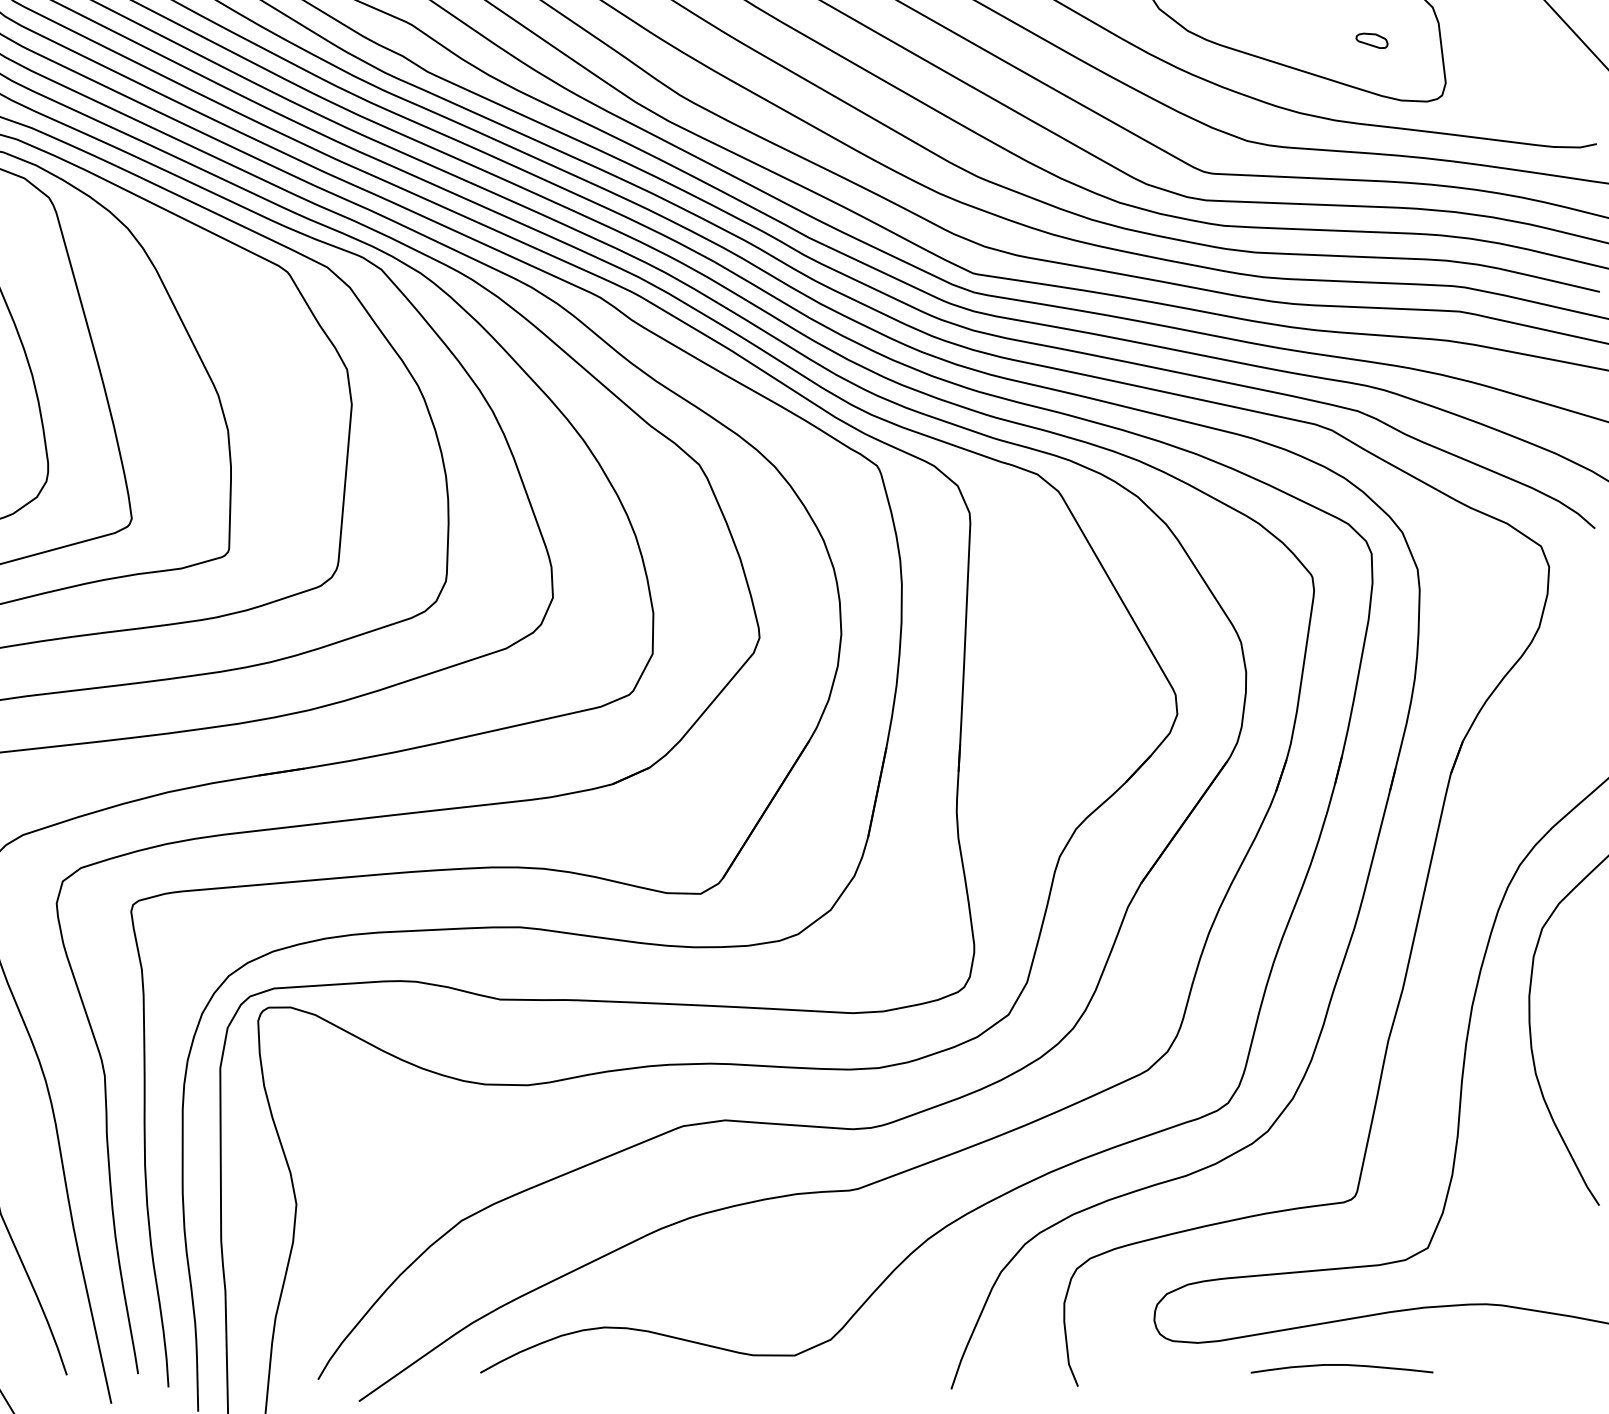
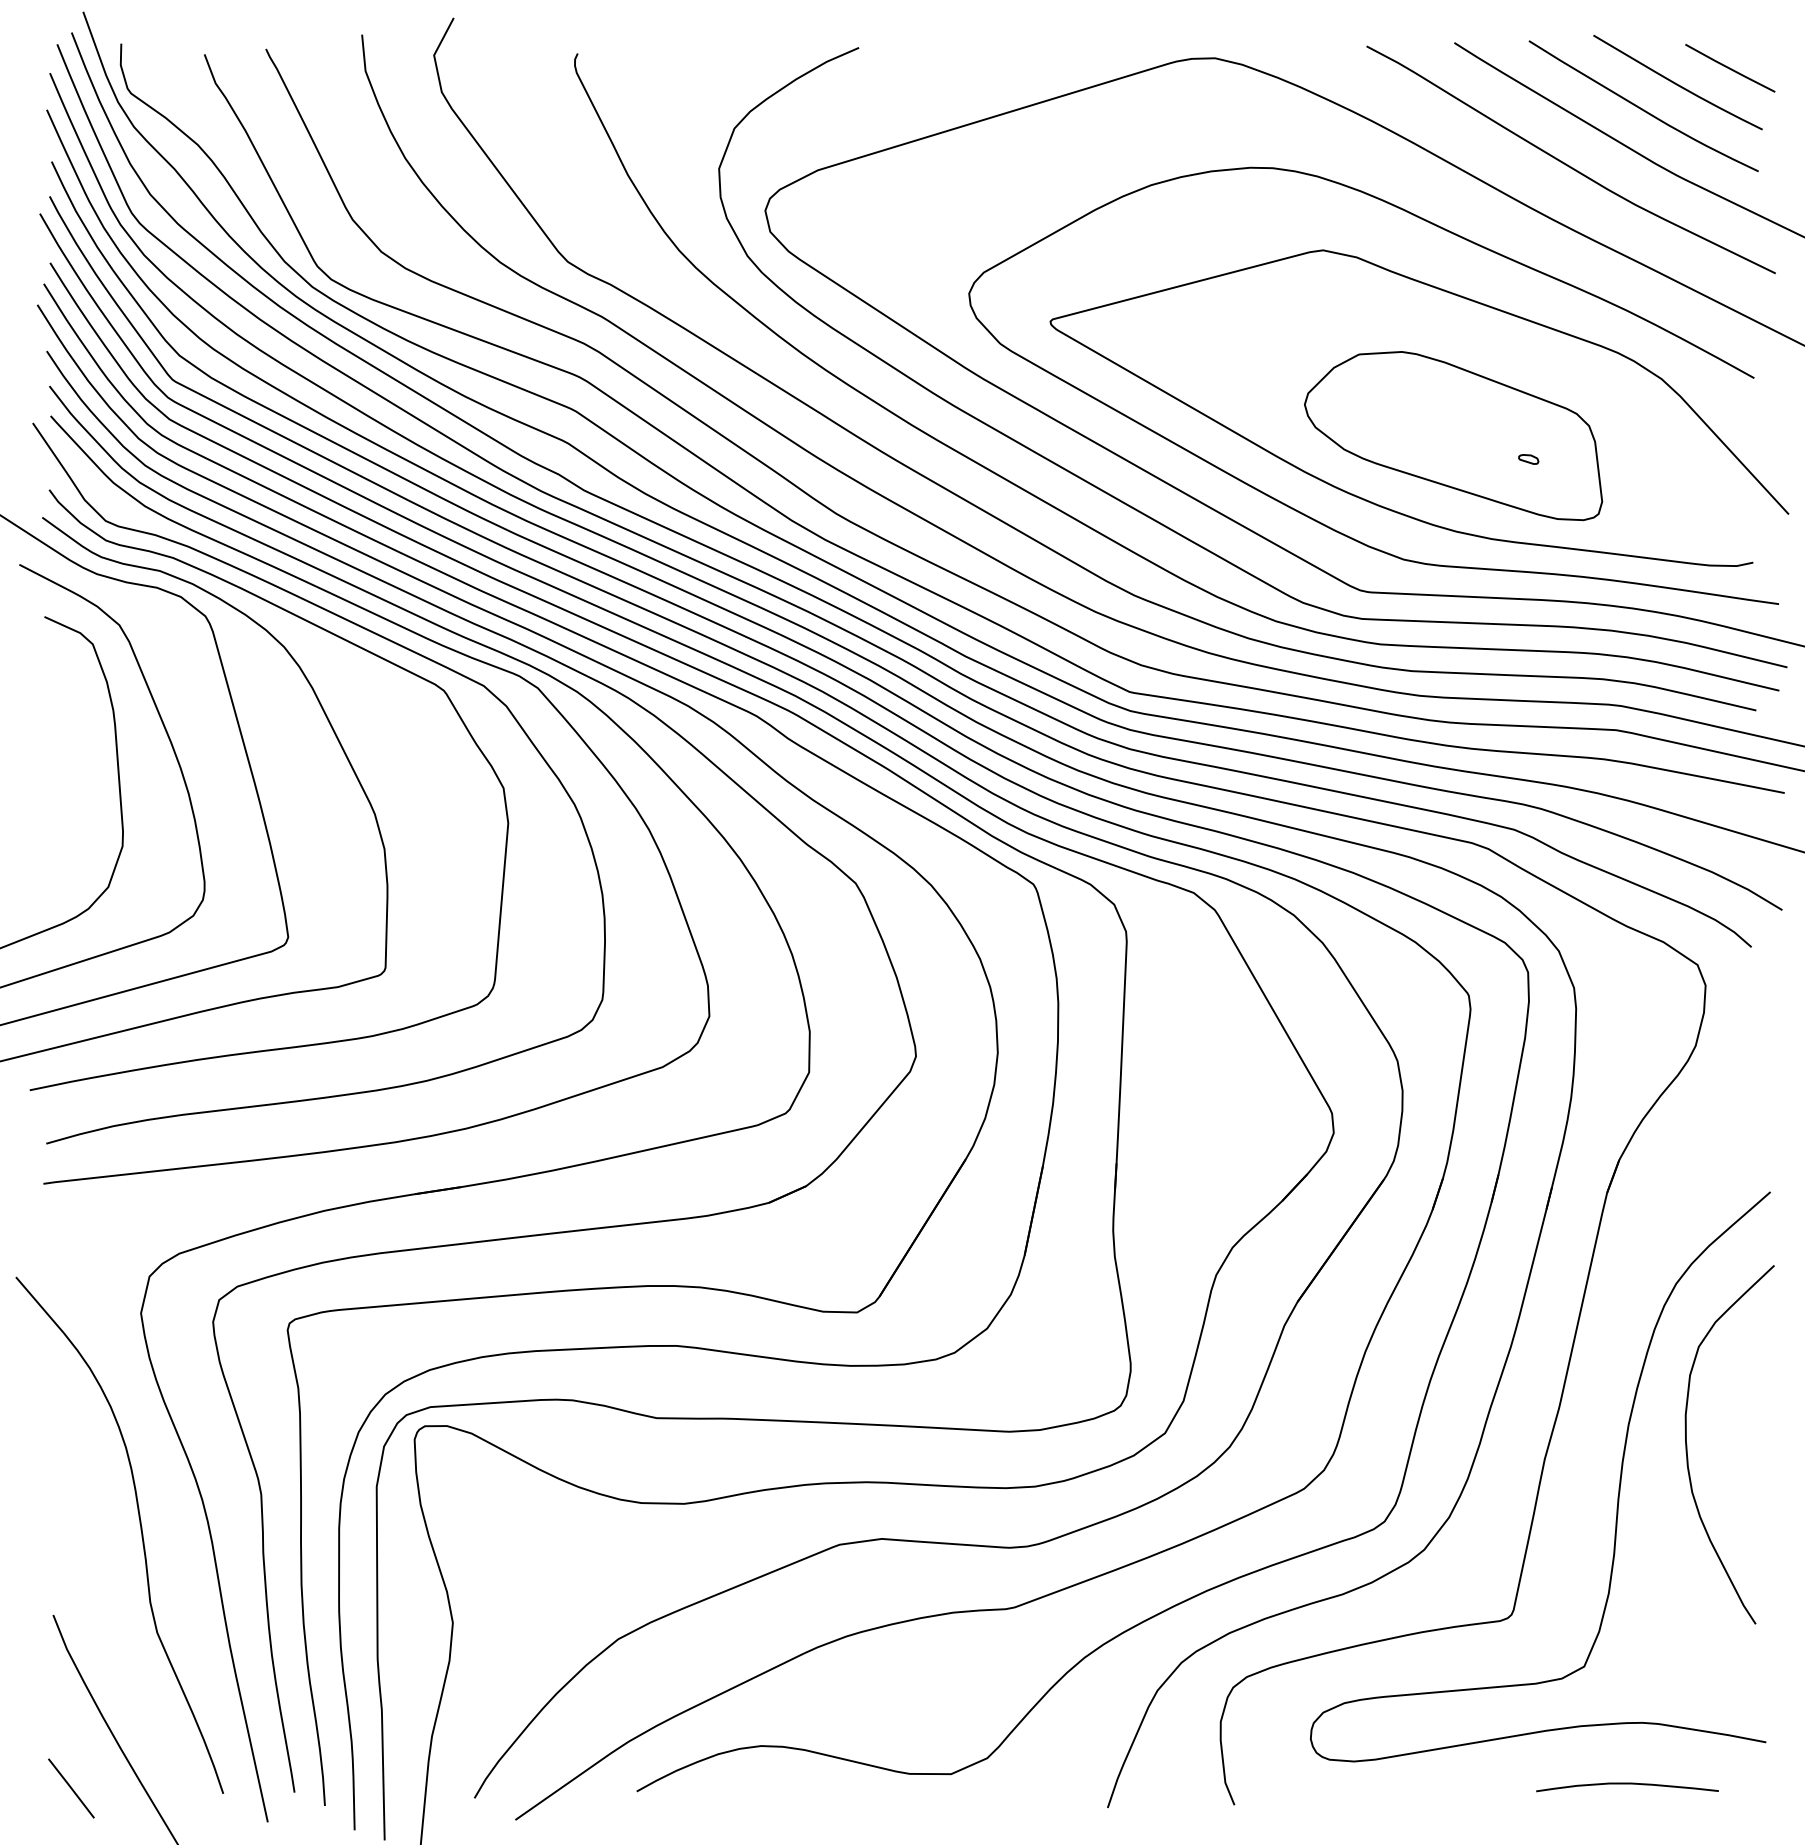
part: (1372, 40) -> (1528, 459), size x0.62
curve: (1342, 1365) -> (1627, 1784), moved

